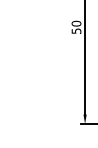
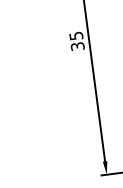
text: (76, 26) -> (76, 39), 50 -> 35

